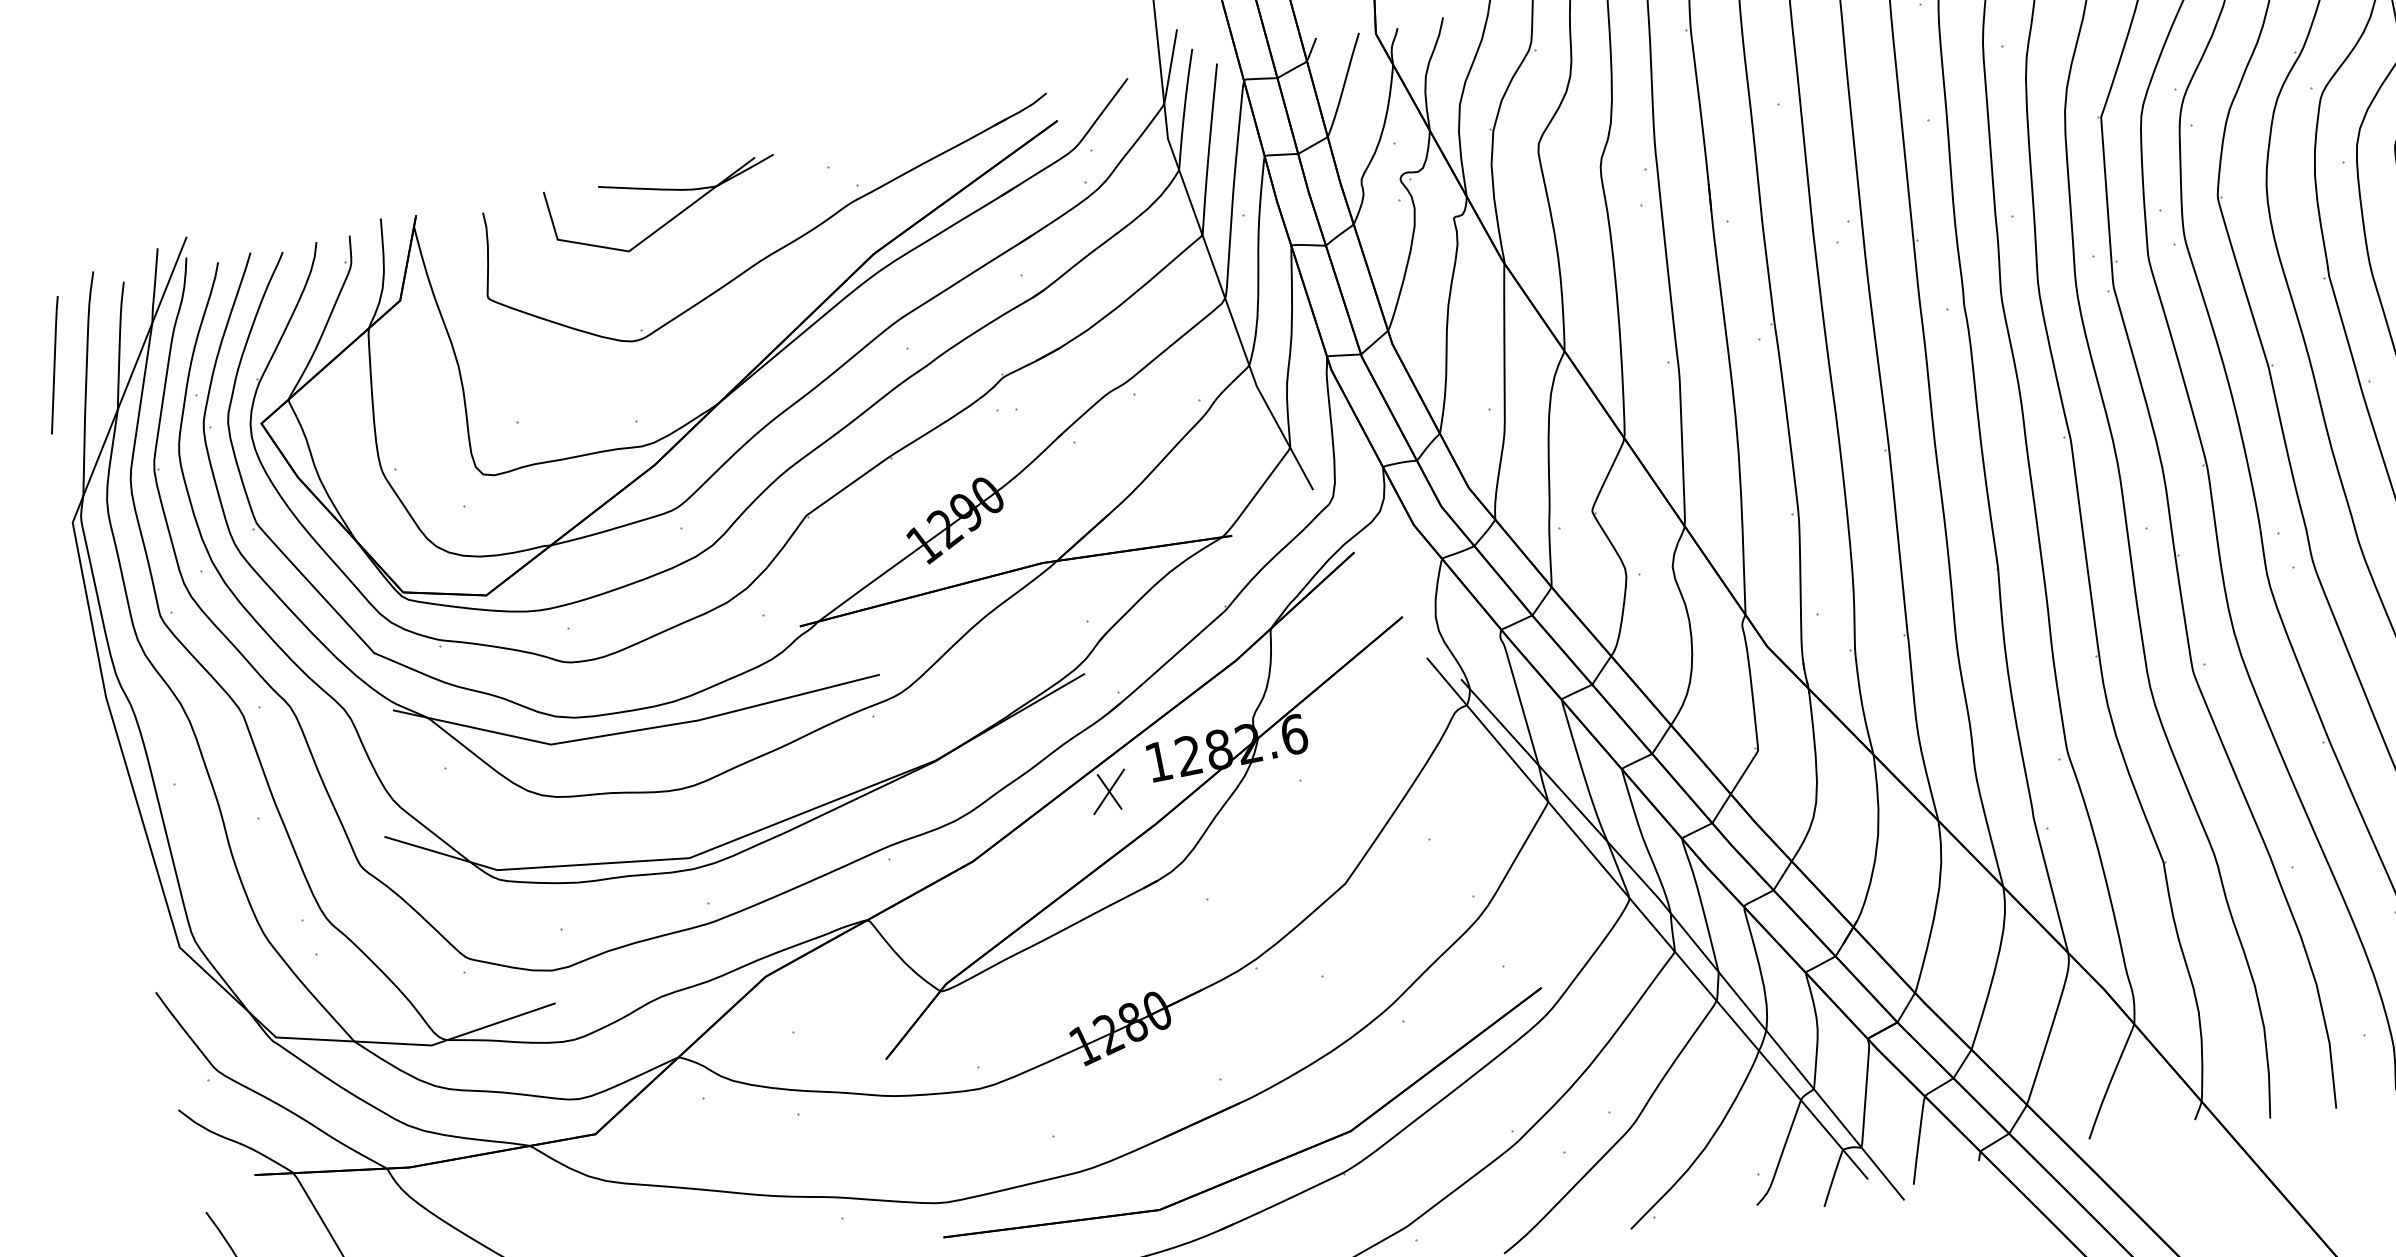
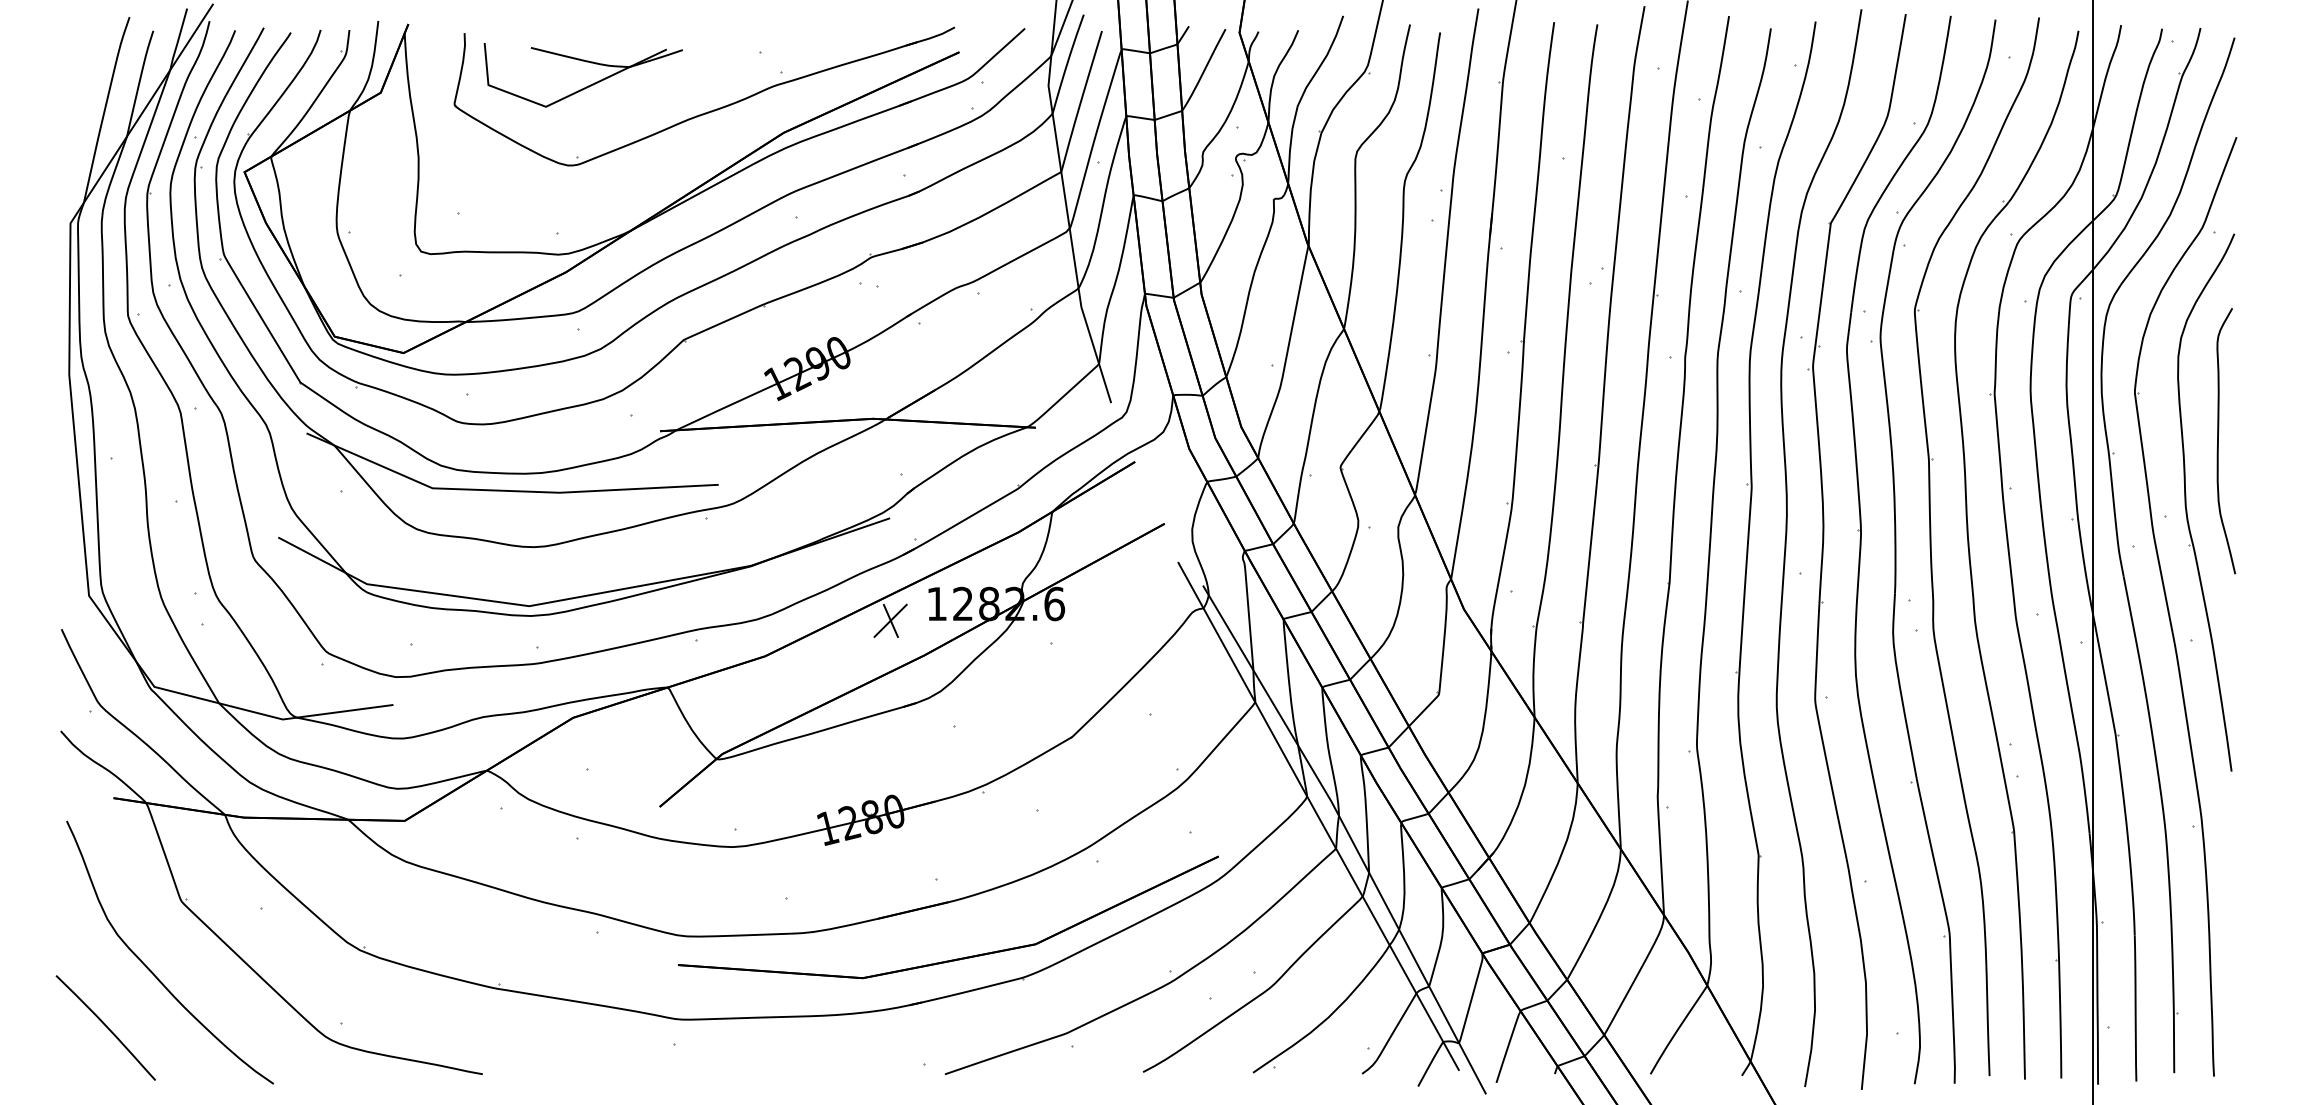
part: (673, 217) -> (588, 85), moved
line: (54, 364) -> (81, 88), removed

